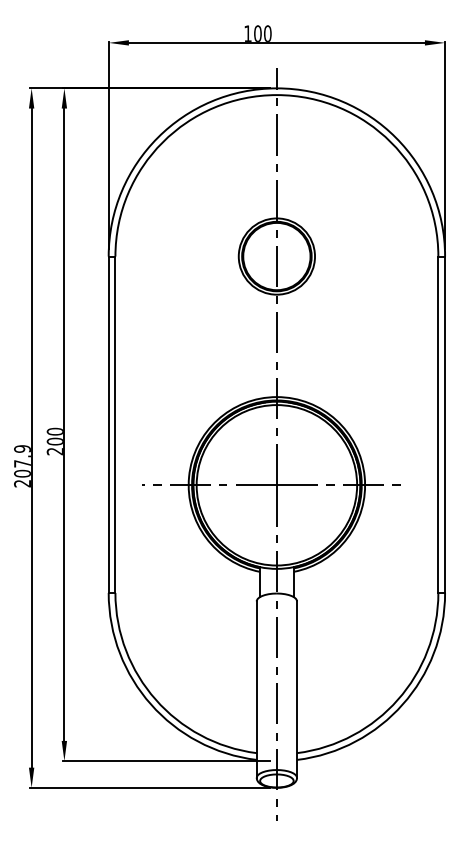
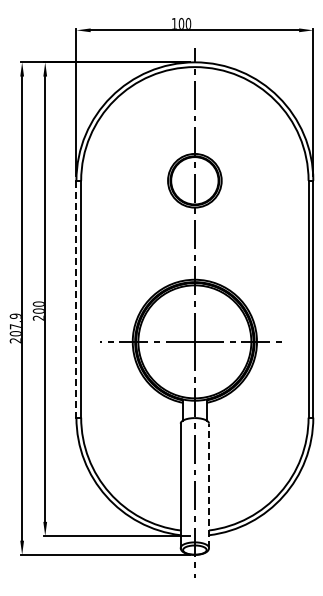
line: (108, 425) -> (76, 299), solid -> dashed
line: (297, 689) -> (209, 485), solid -> dashed

